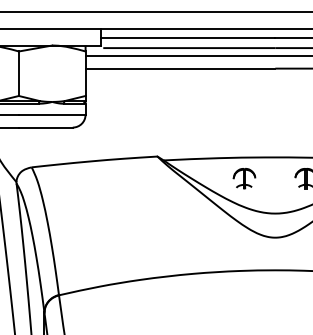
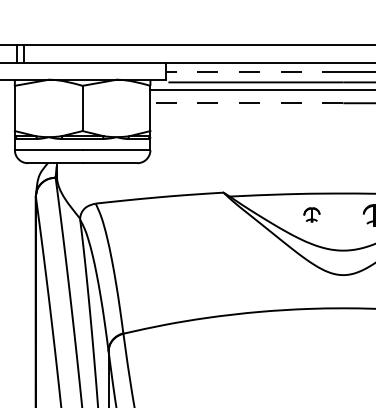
line: (187, 38) -> (254, 72), solid -> dashed
line: (180, 68) -> (246, 103), solid -> dashed
part: (244, 178) -> (311, 214), size x0.7

